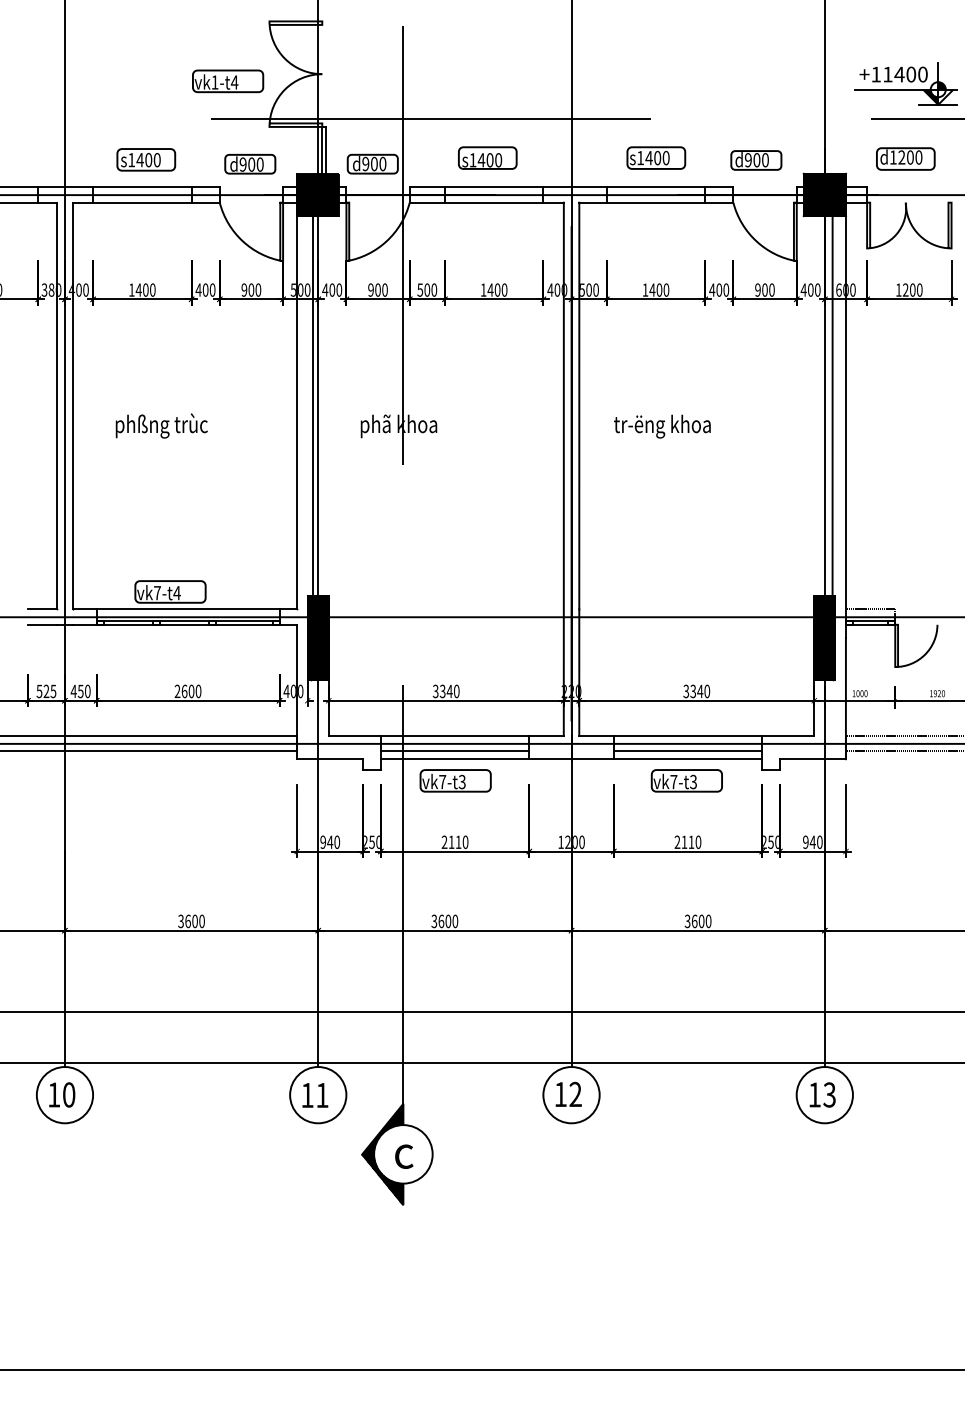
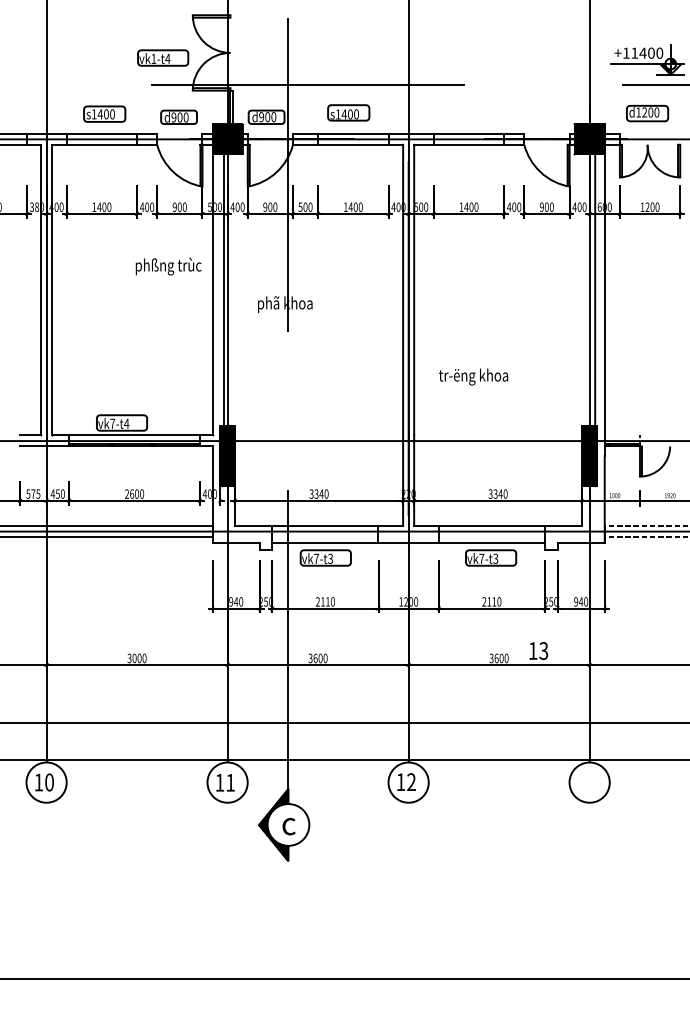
part: (656, 157) -> (469, 112), removed
part: (756, 160) -> (540, 114), removed
text: (161, 425) -> (168, 266), moved
text: (662, 426) -> (473, 376), moved
line: (870, 609) -> (622, 435), removed
text: (46, 690) -> (33, 493), 525 -> 575
line: (454, 751) -> (324, 537), removed
line: (687, 751) -> (491, 537), removed
text: (187, 920) -> (134, 657), 3600 -> 3000
text: (822, 1094) -> (538, 650), moved

